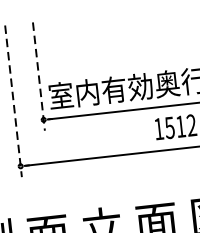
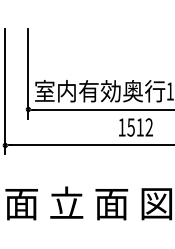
line: (39, 76) -> (28, 73), dashed -> solid
line: (13, 101) -> (5, 91), dashed -> solid

